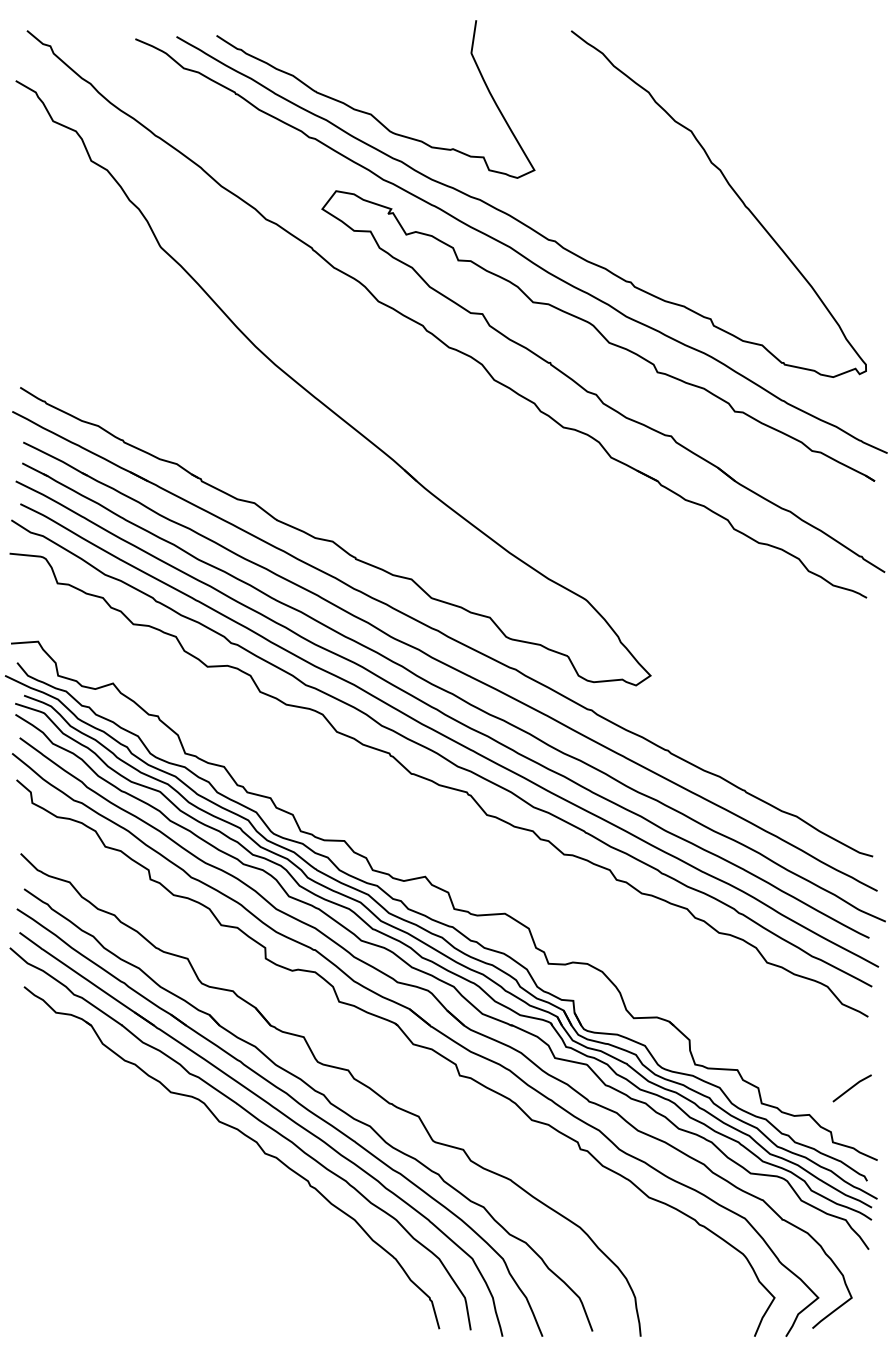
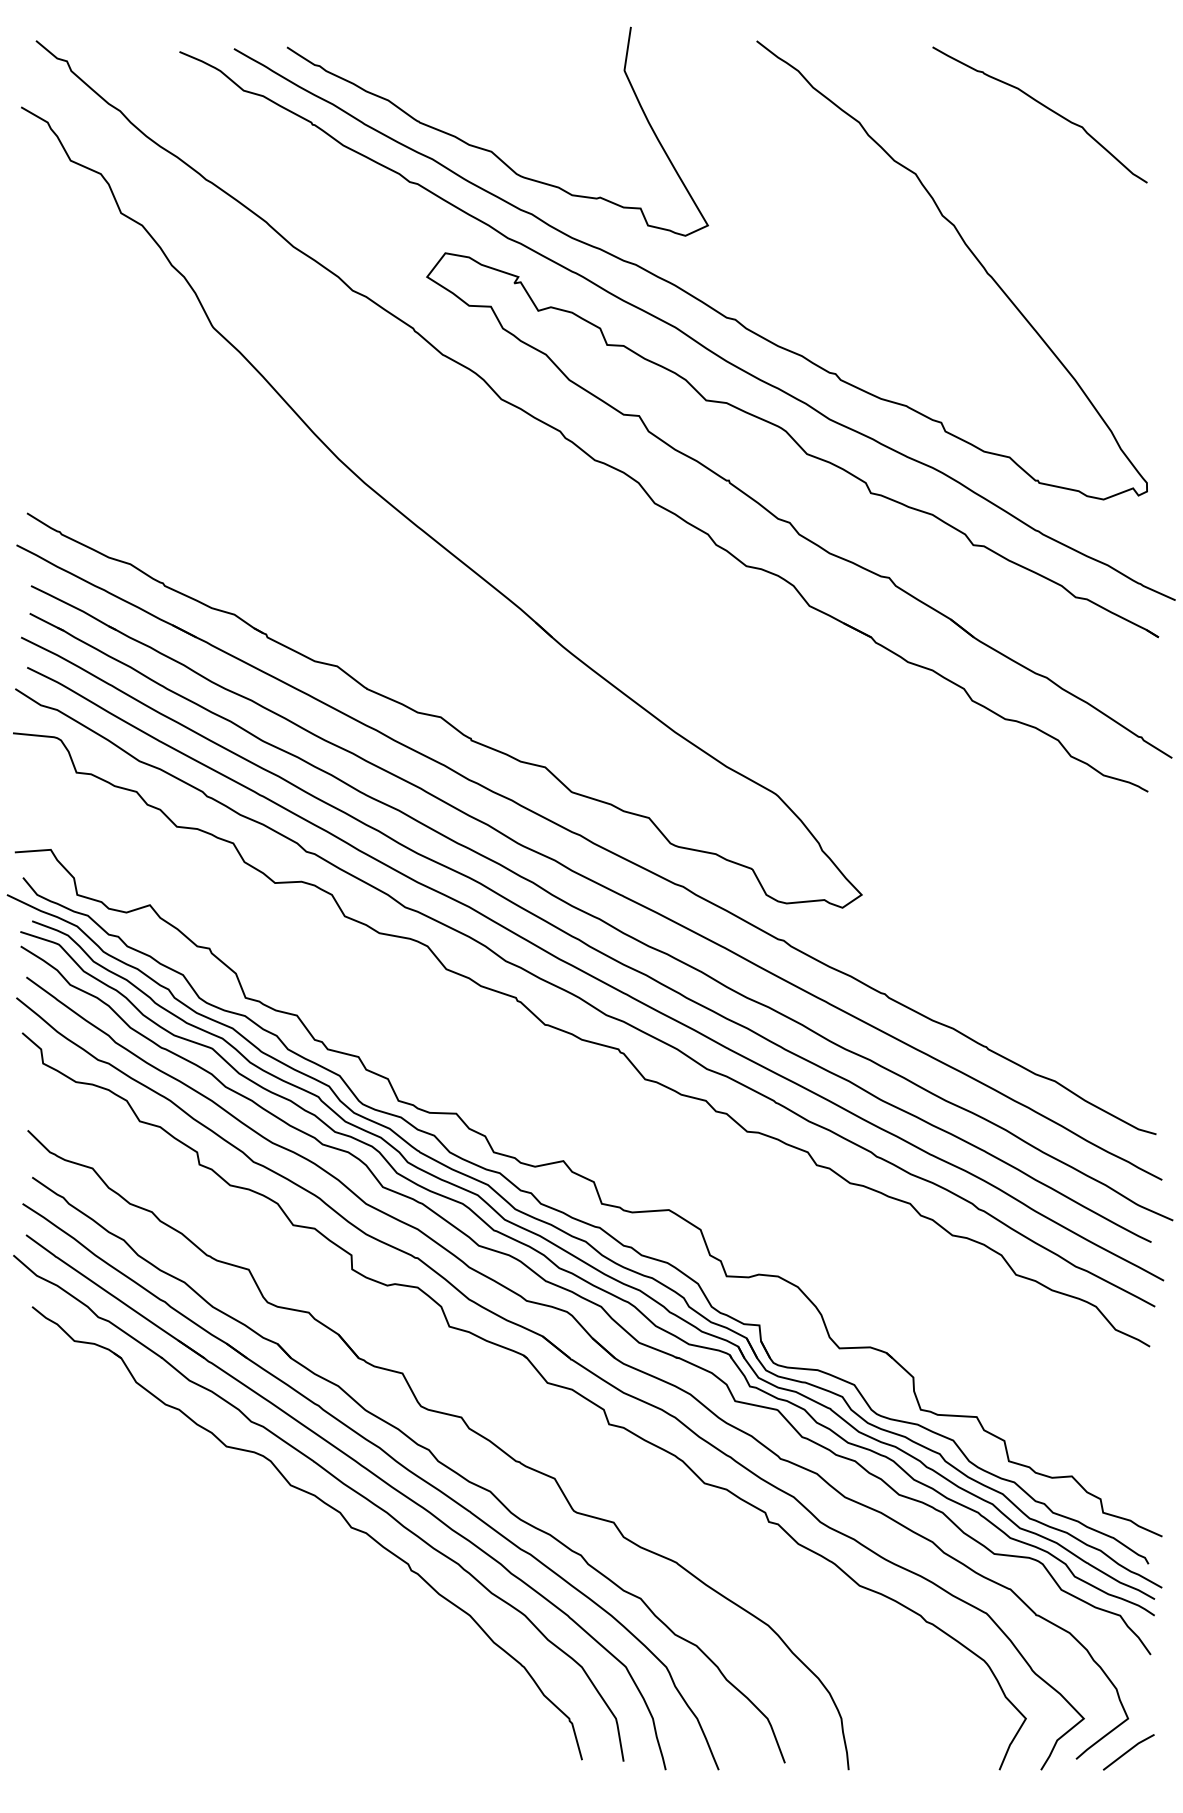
curve: (787, 80) -> (1043, 106), added
line: (852, 1088) -> (1128, 1752), moved

